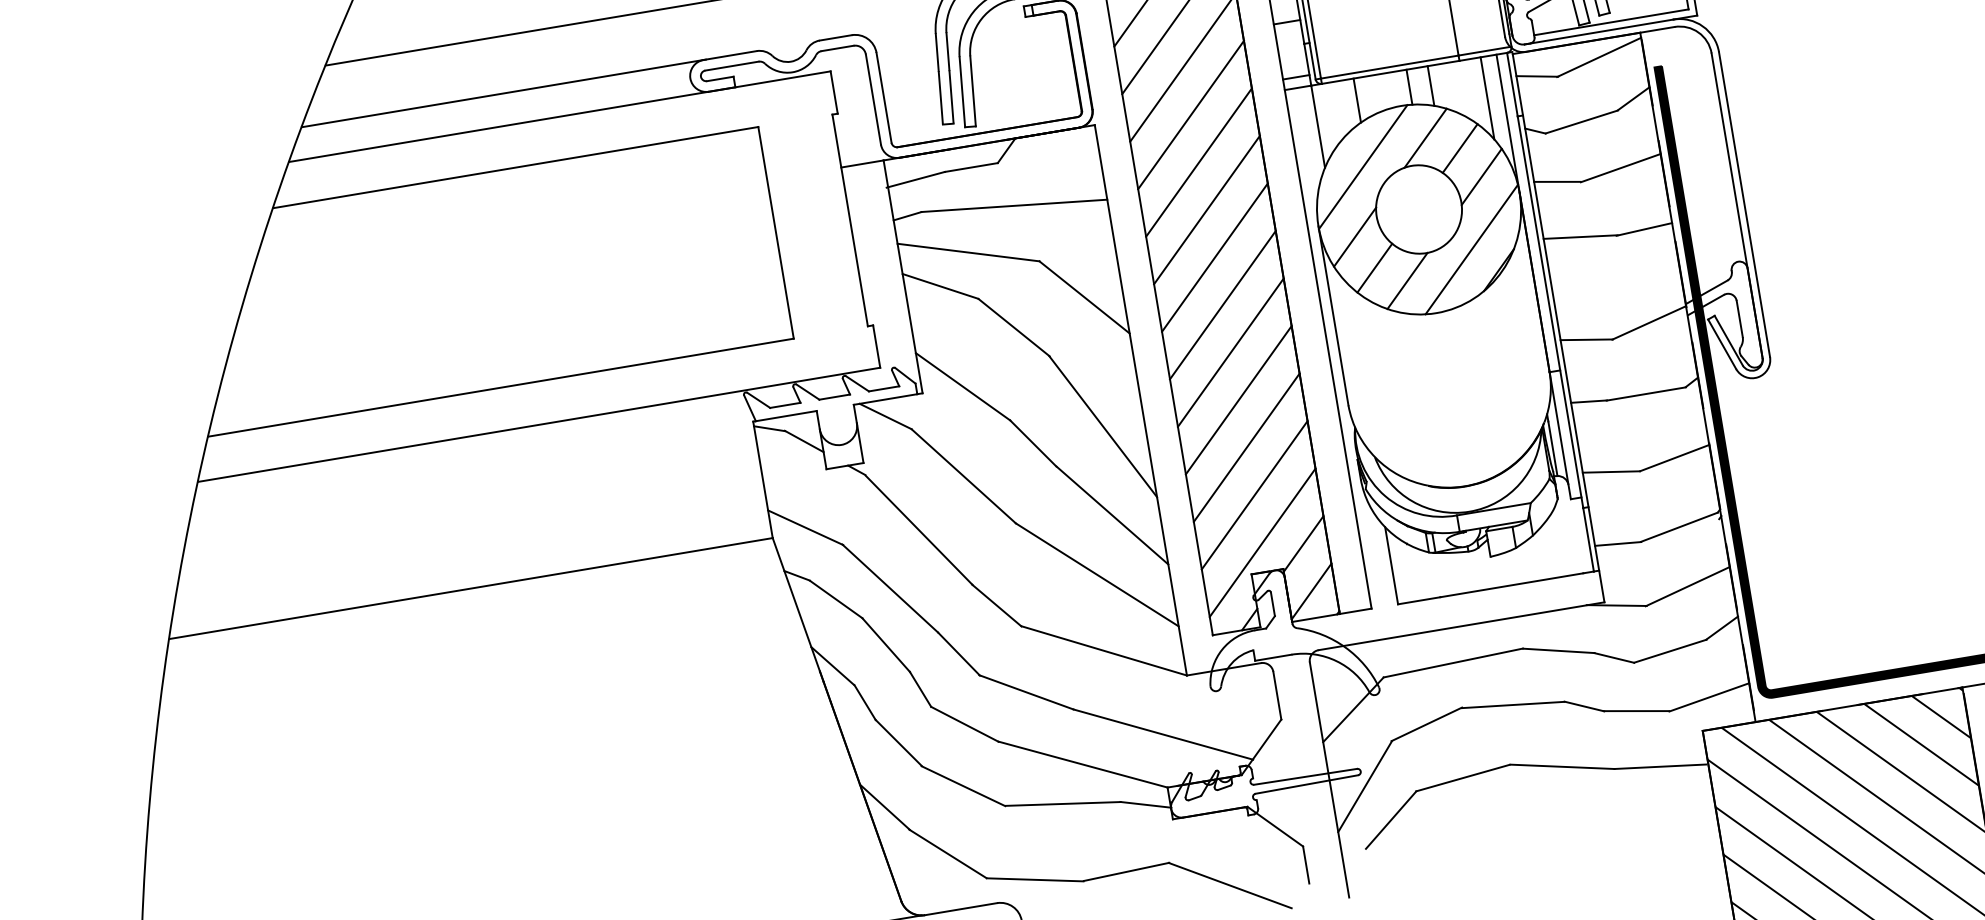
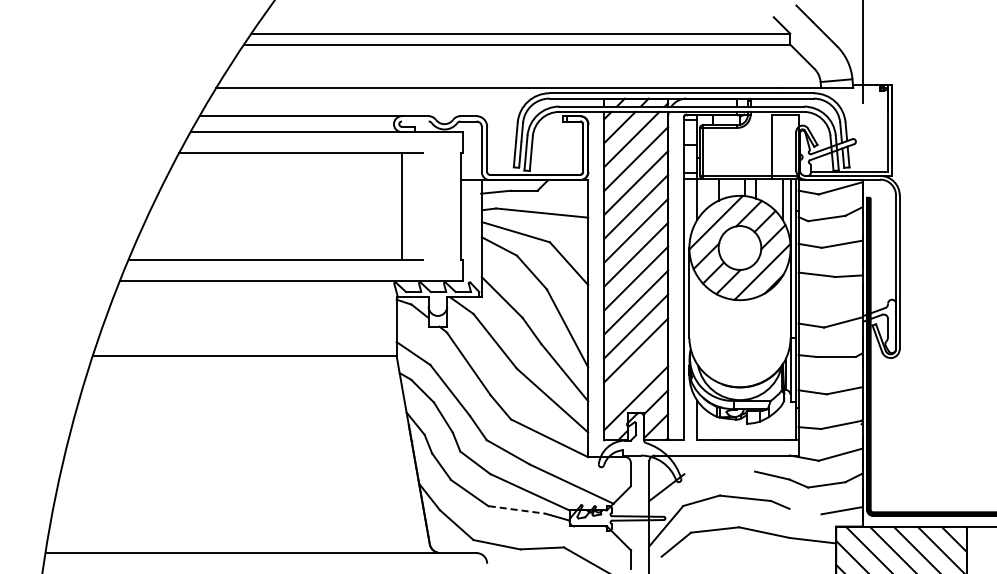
line: (730, 66) -> (414, 121), removed
line: (776, 232) -> (402, 206), moved
line: (1255, 495) -> (636, 374), removed
line: (1452, 662) -> (719, 472), removed
line: (1636, 711) -> (805, 511), removed
line: (1063, 802) -> (517, 509), solid -> dashed

